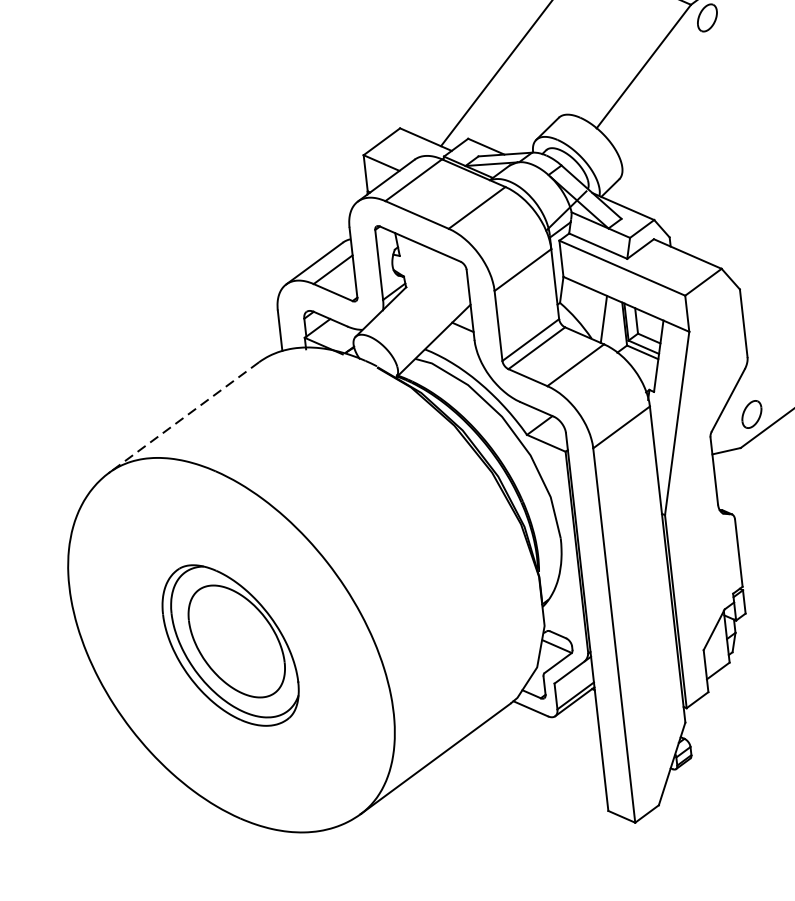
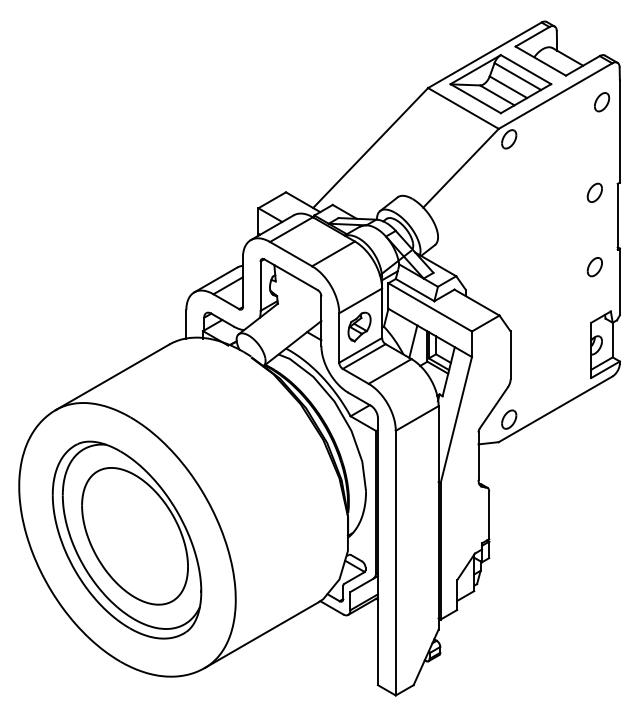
part: (525, 306) -> (359, 326), added
line: (184, 417) -> (112, 377), dashed -> solid
part: (229, 644) -> (126, 539), size x1.67

